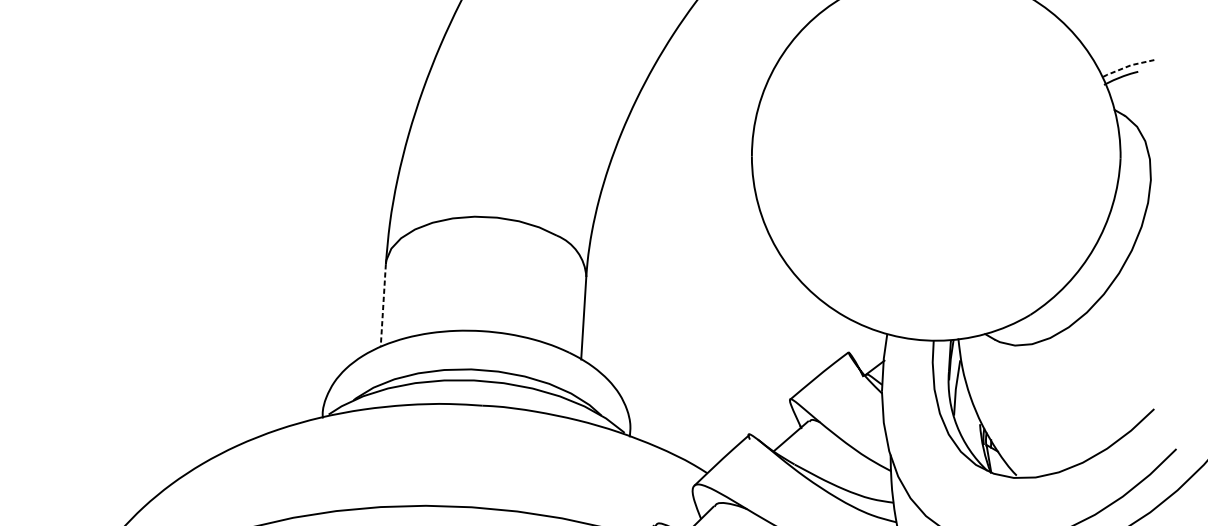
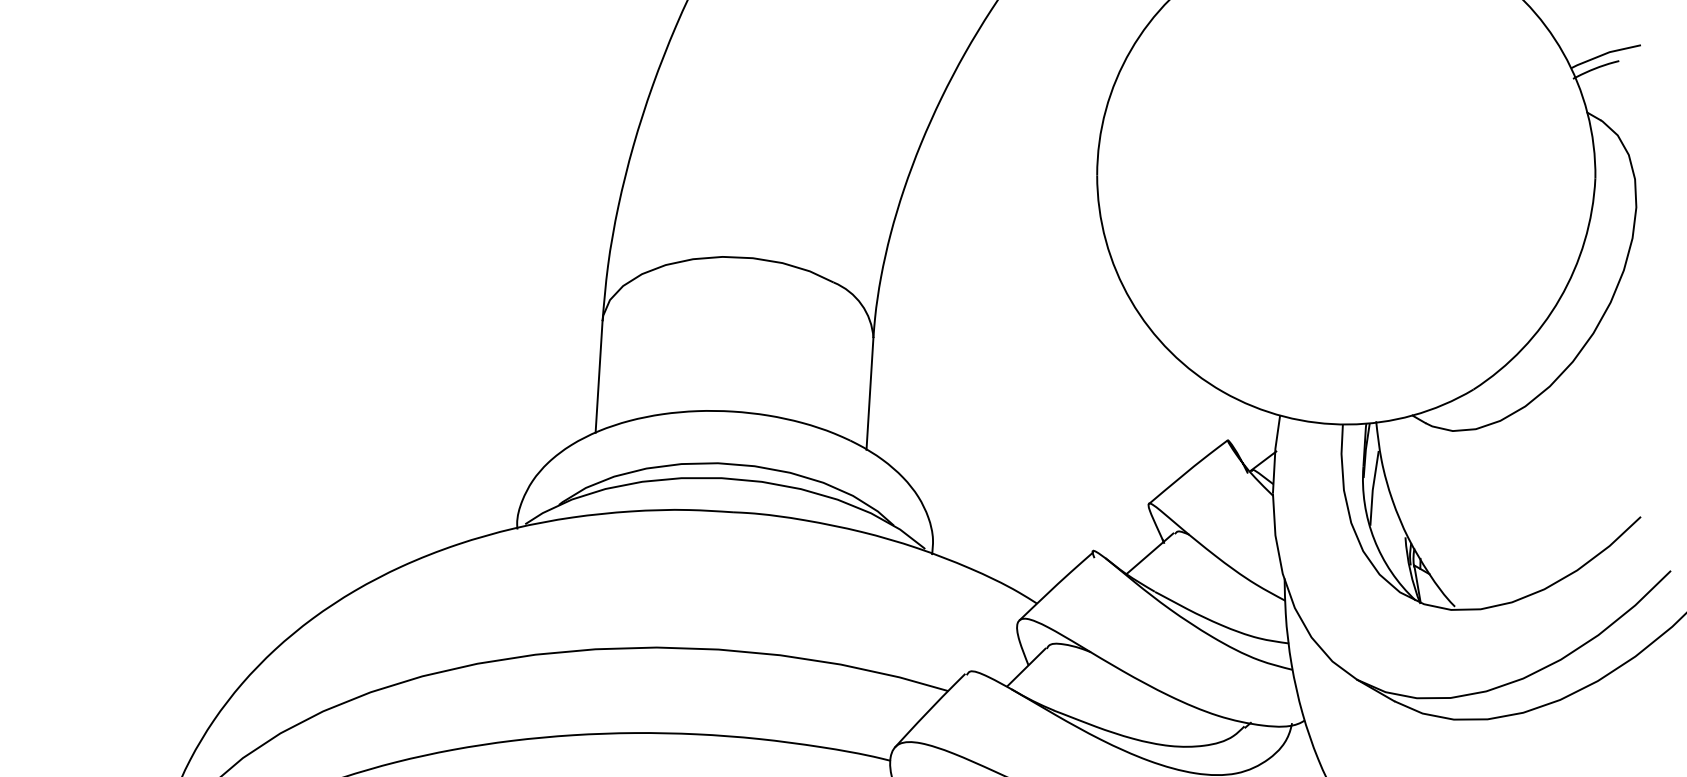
line: (1128, 66) -> (1605, 54), dashed -> solid
line: (383, 305) -> (599, 377), dashed -> solid

